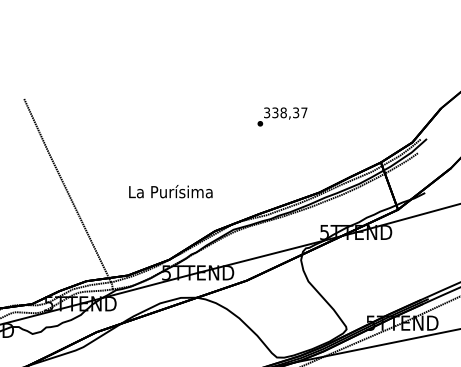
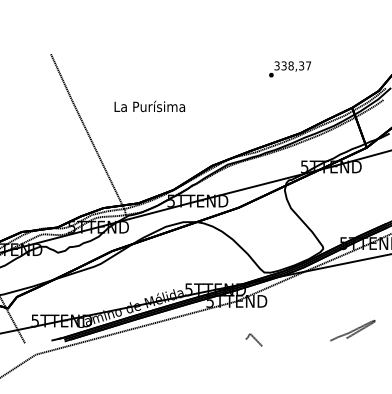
text: (281, 117) -> (289, 69), moved
text: (170, 191) -> (149, 106), moved

